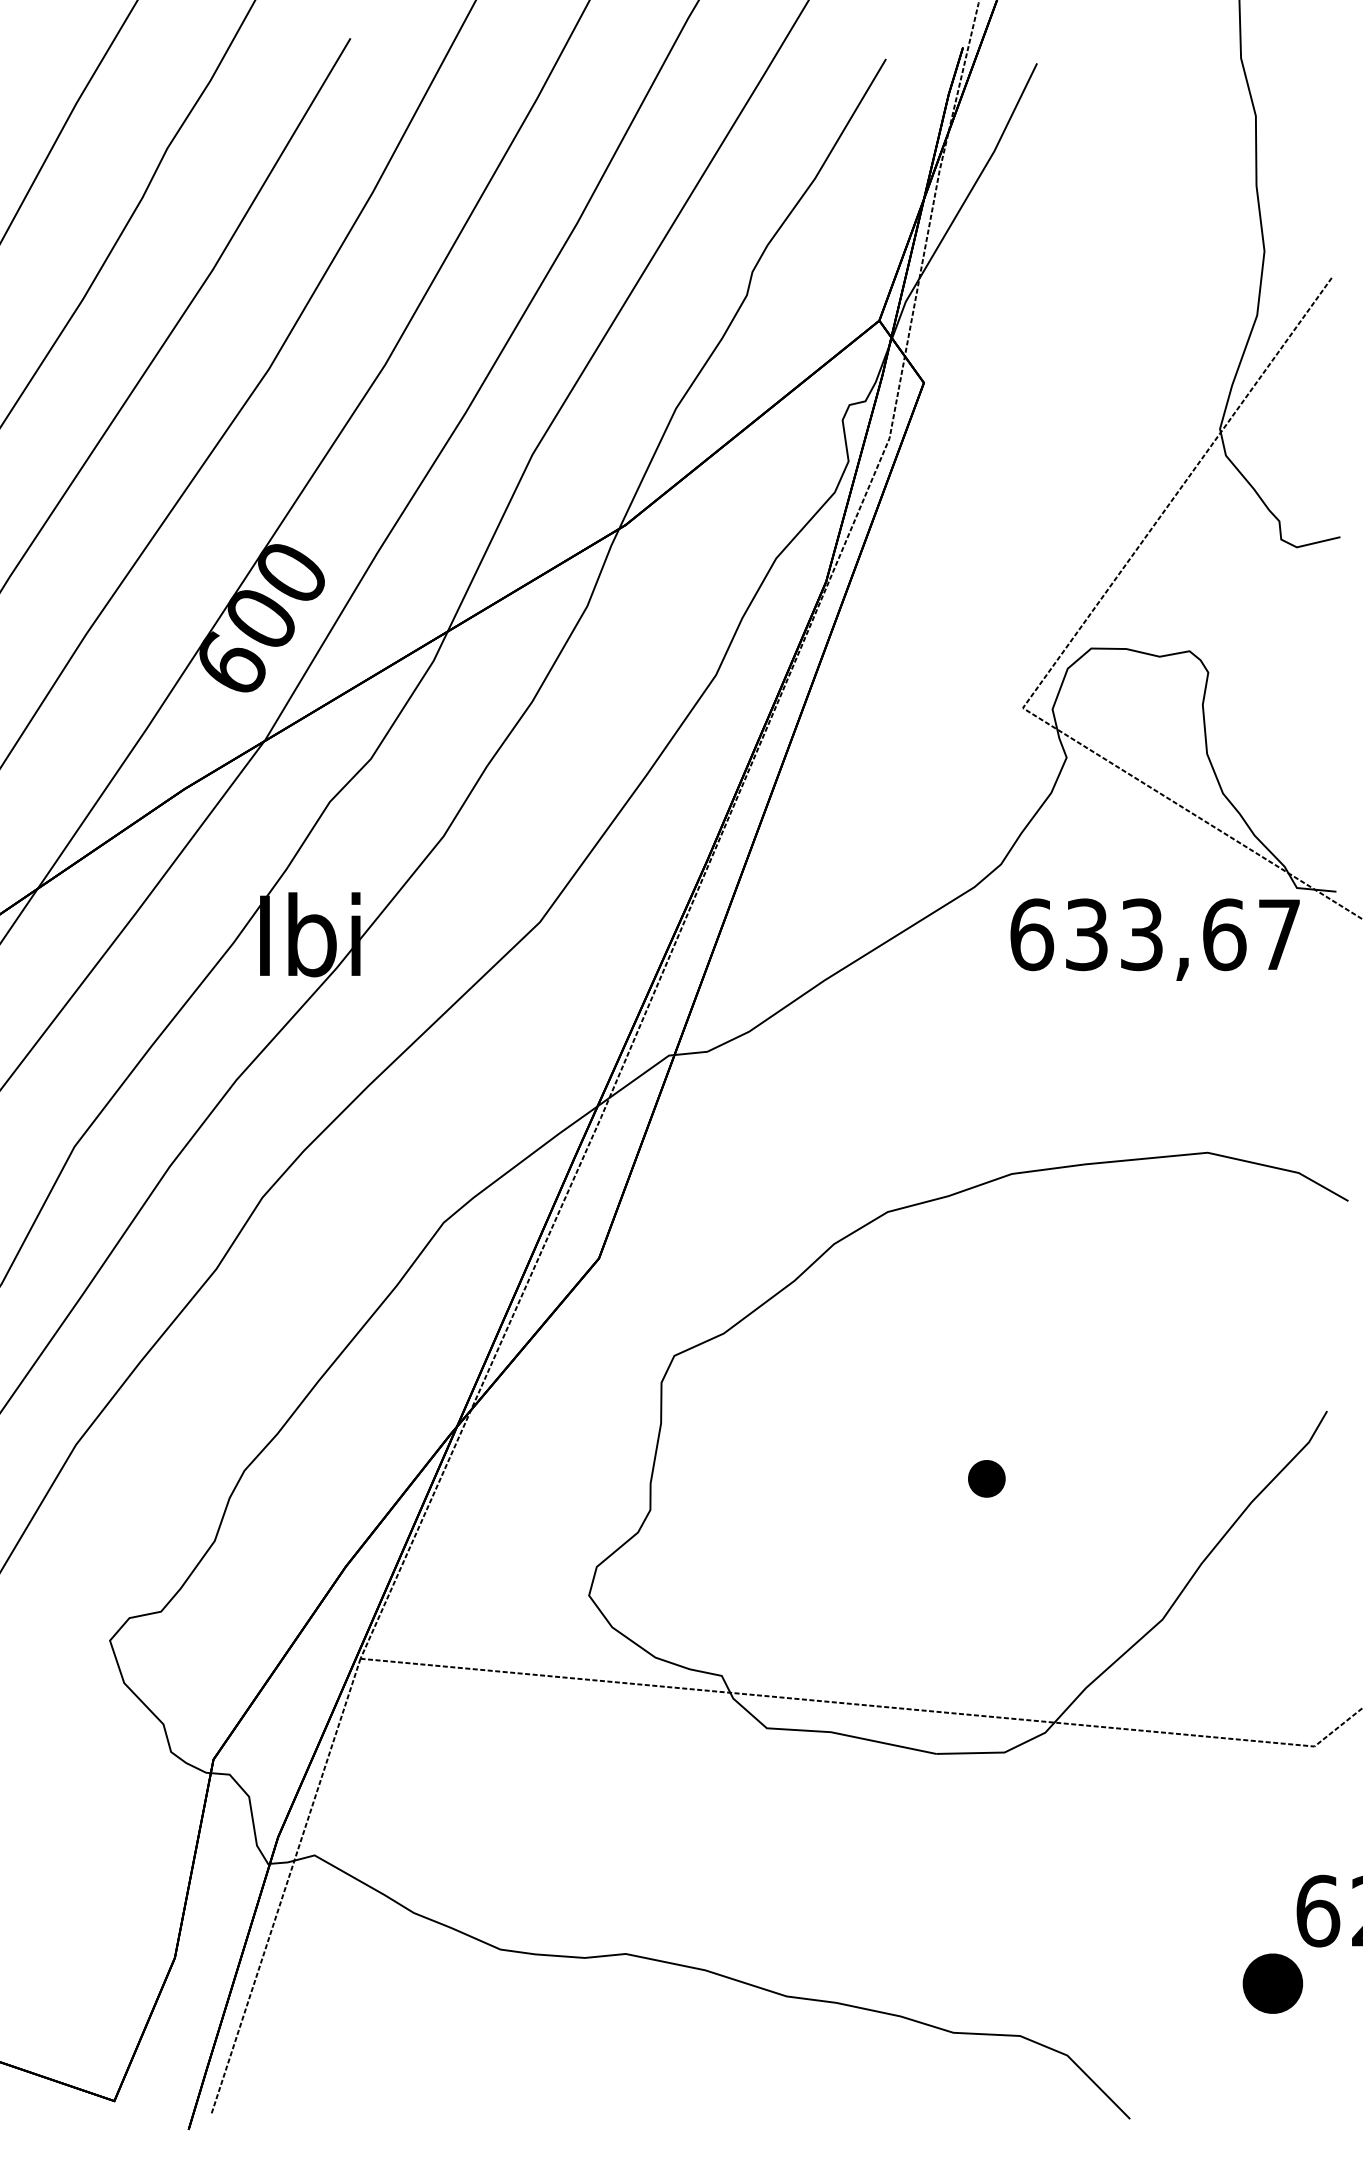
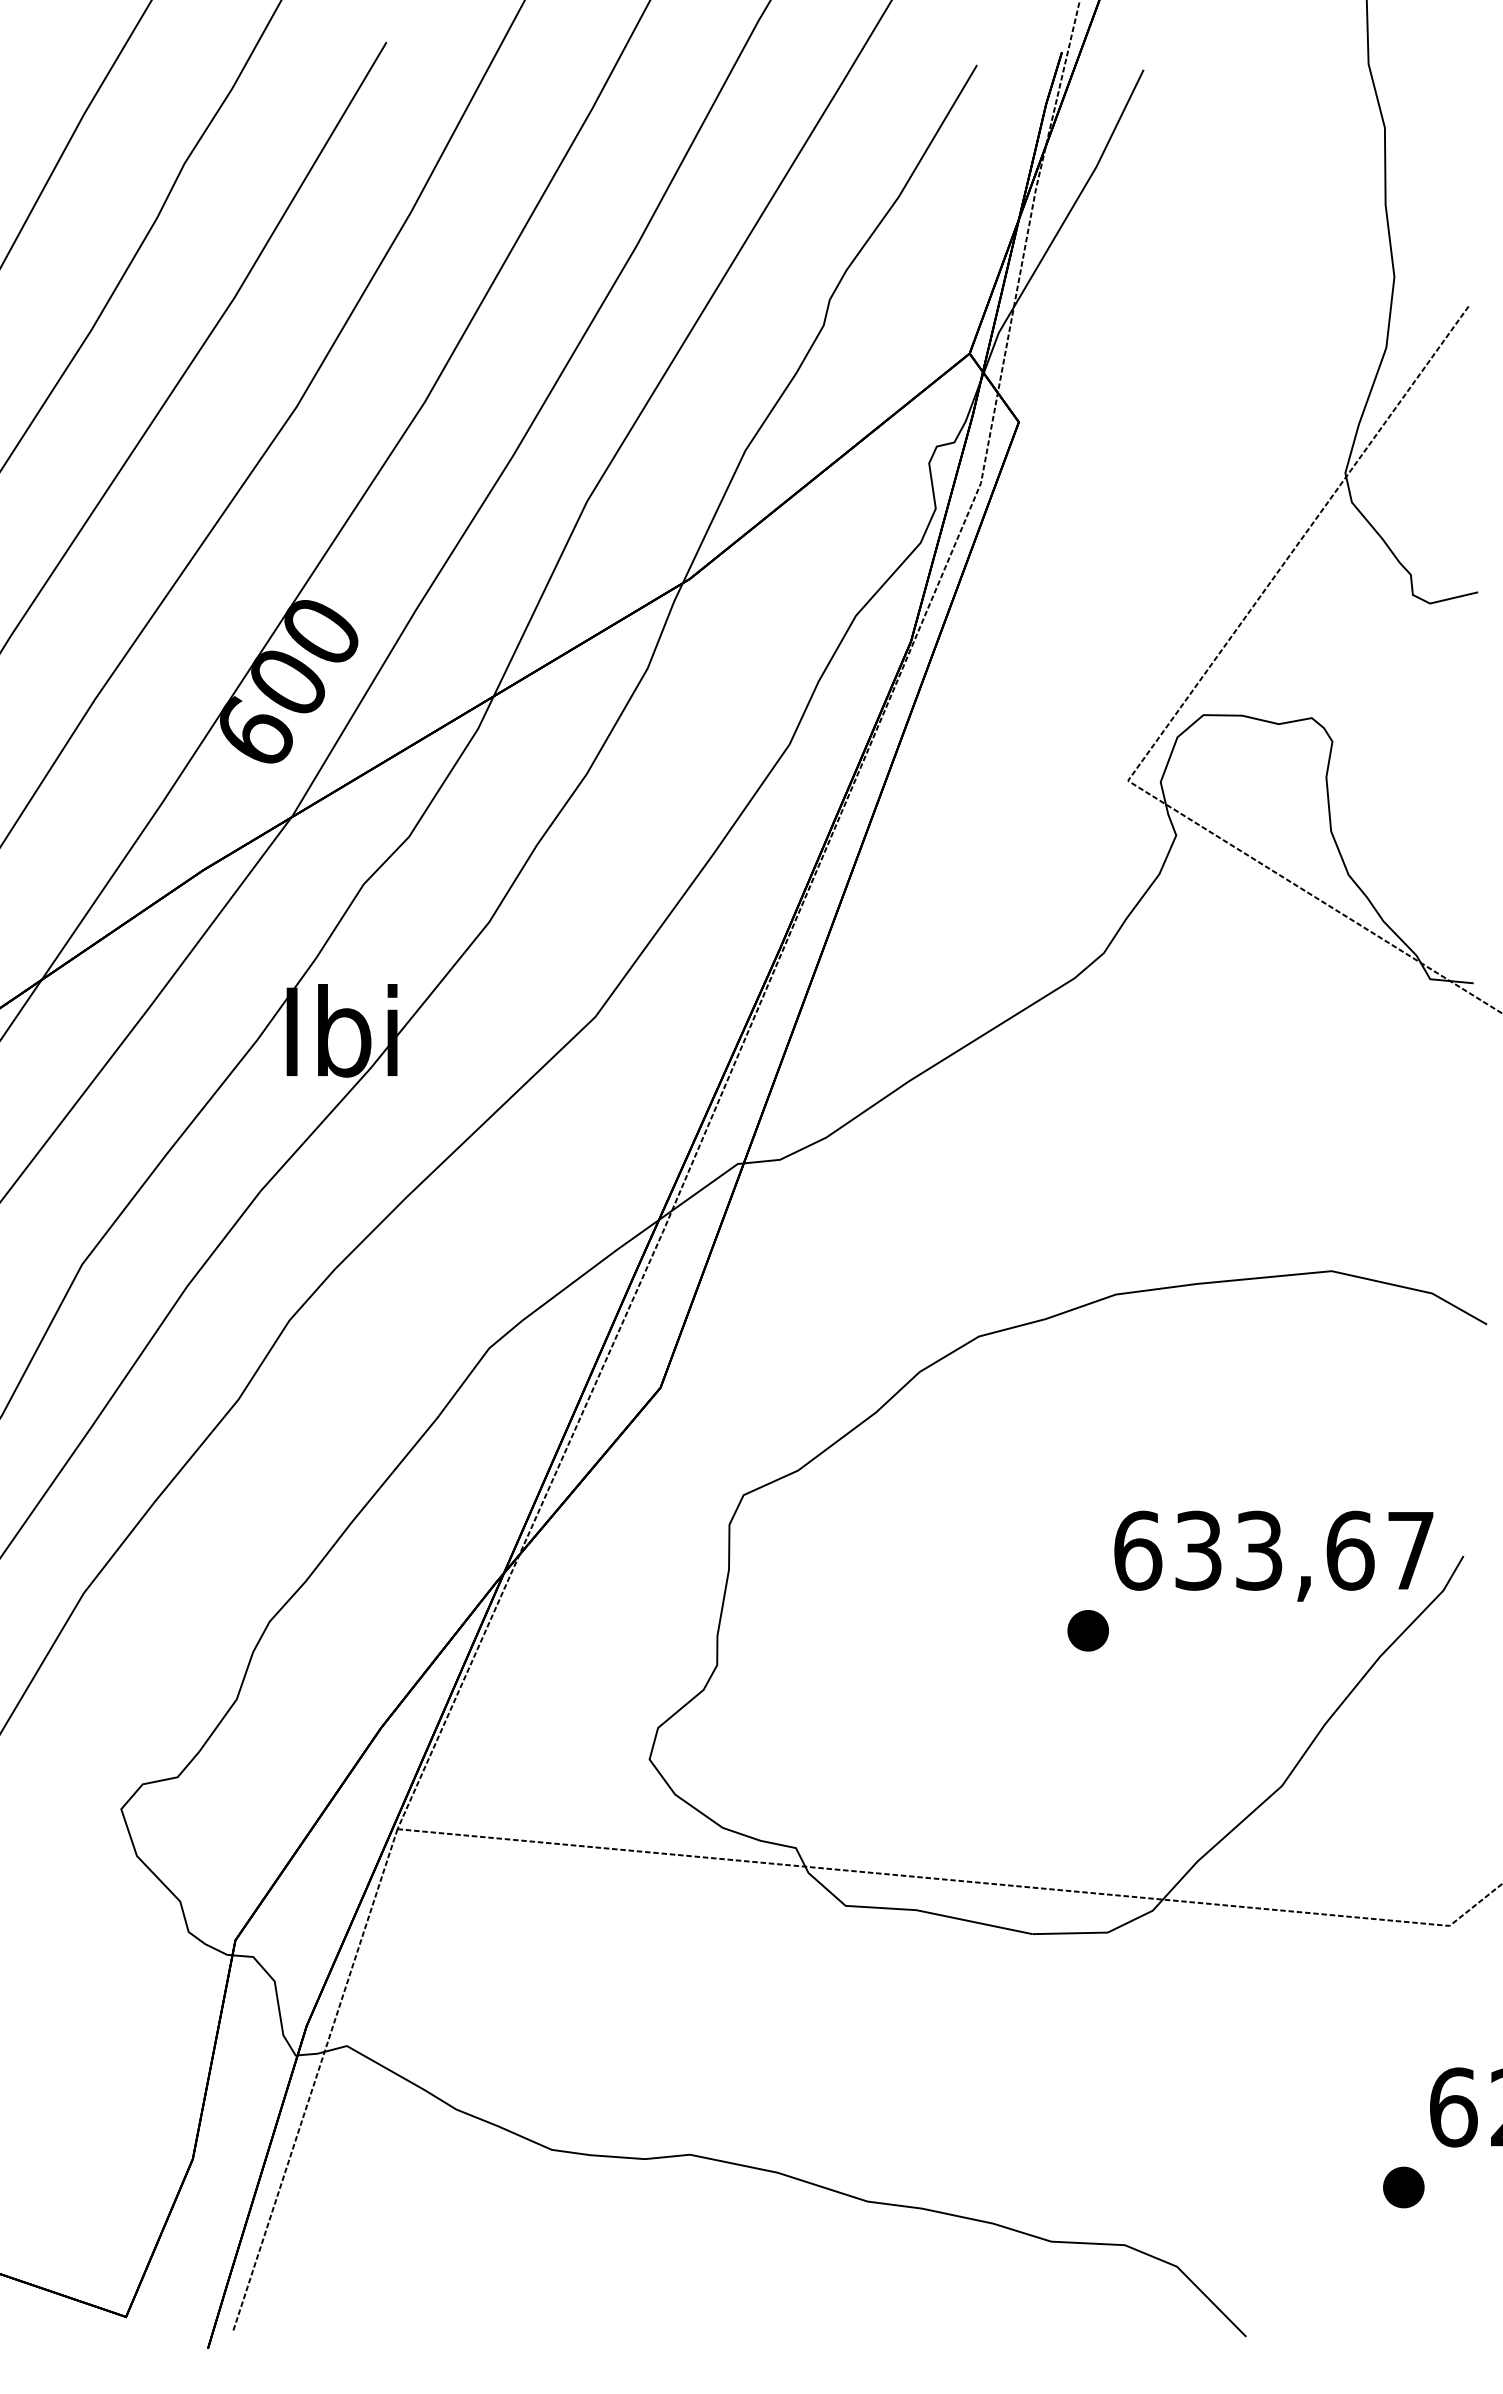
text: (1154, 939) -> (1273, 1555), moved
part: (1272, 1983) -> (1403, 2187), size x0.62

